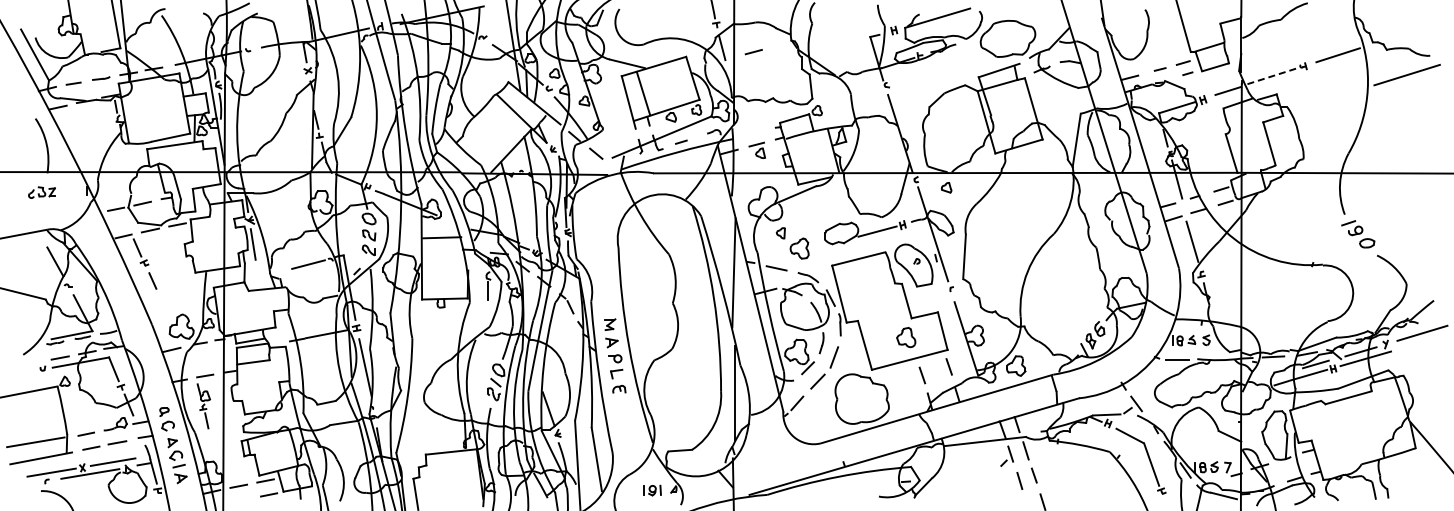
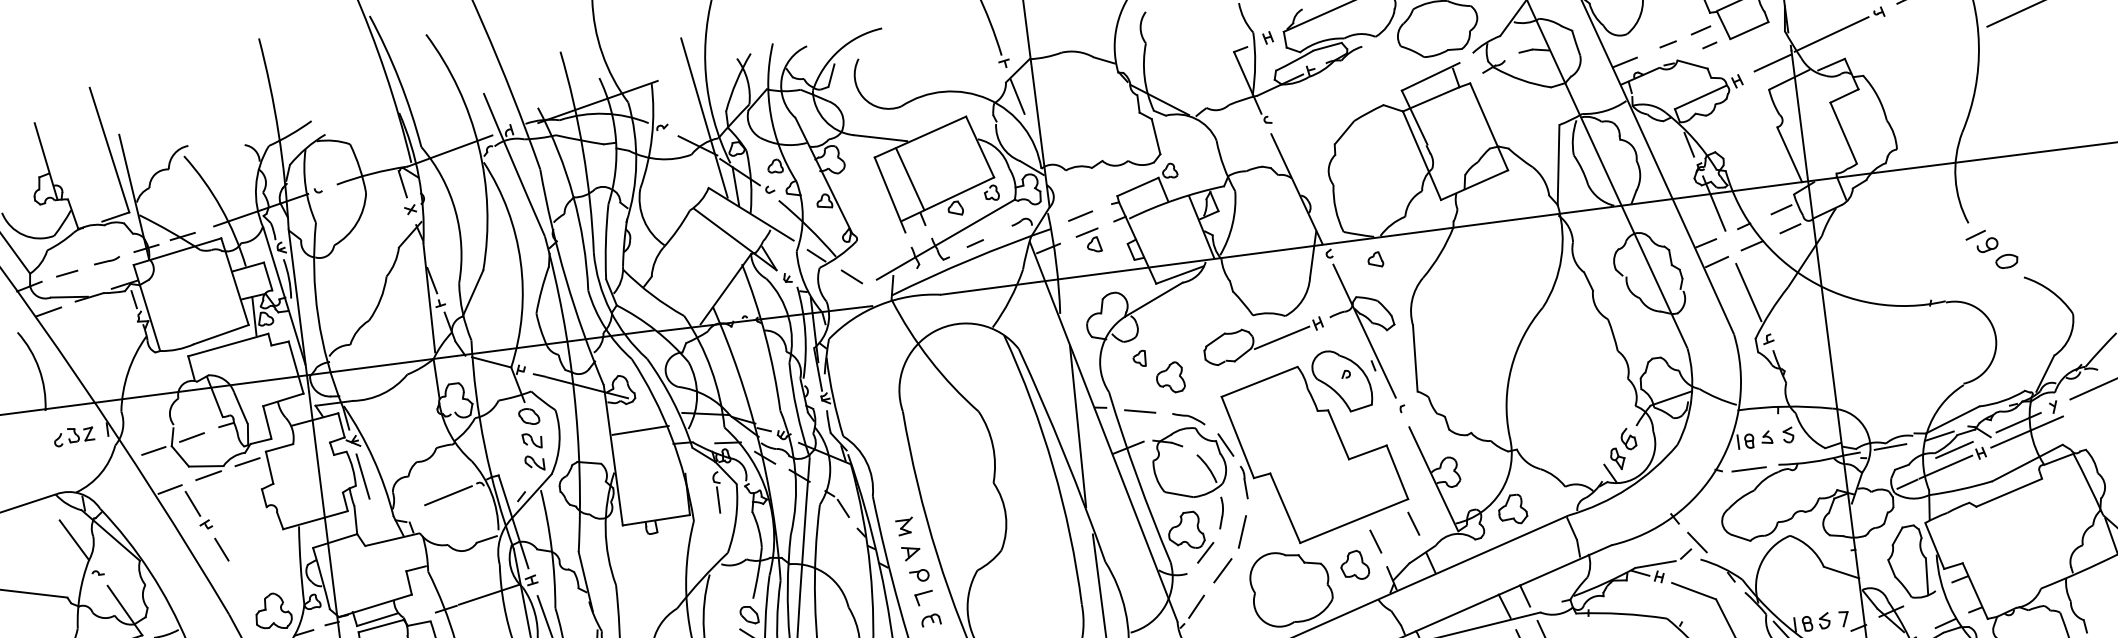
line: (753, 52) -> (1080, 216), moved
line: (1269, 77) -> (1831, 35), dashed -> solid
part: (41, 192) -> (73, 436), moved
part: (906, 337) -> (1355, 565), moved

